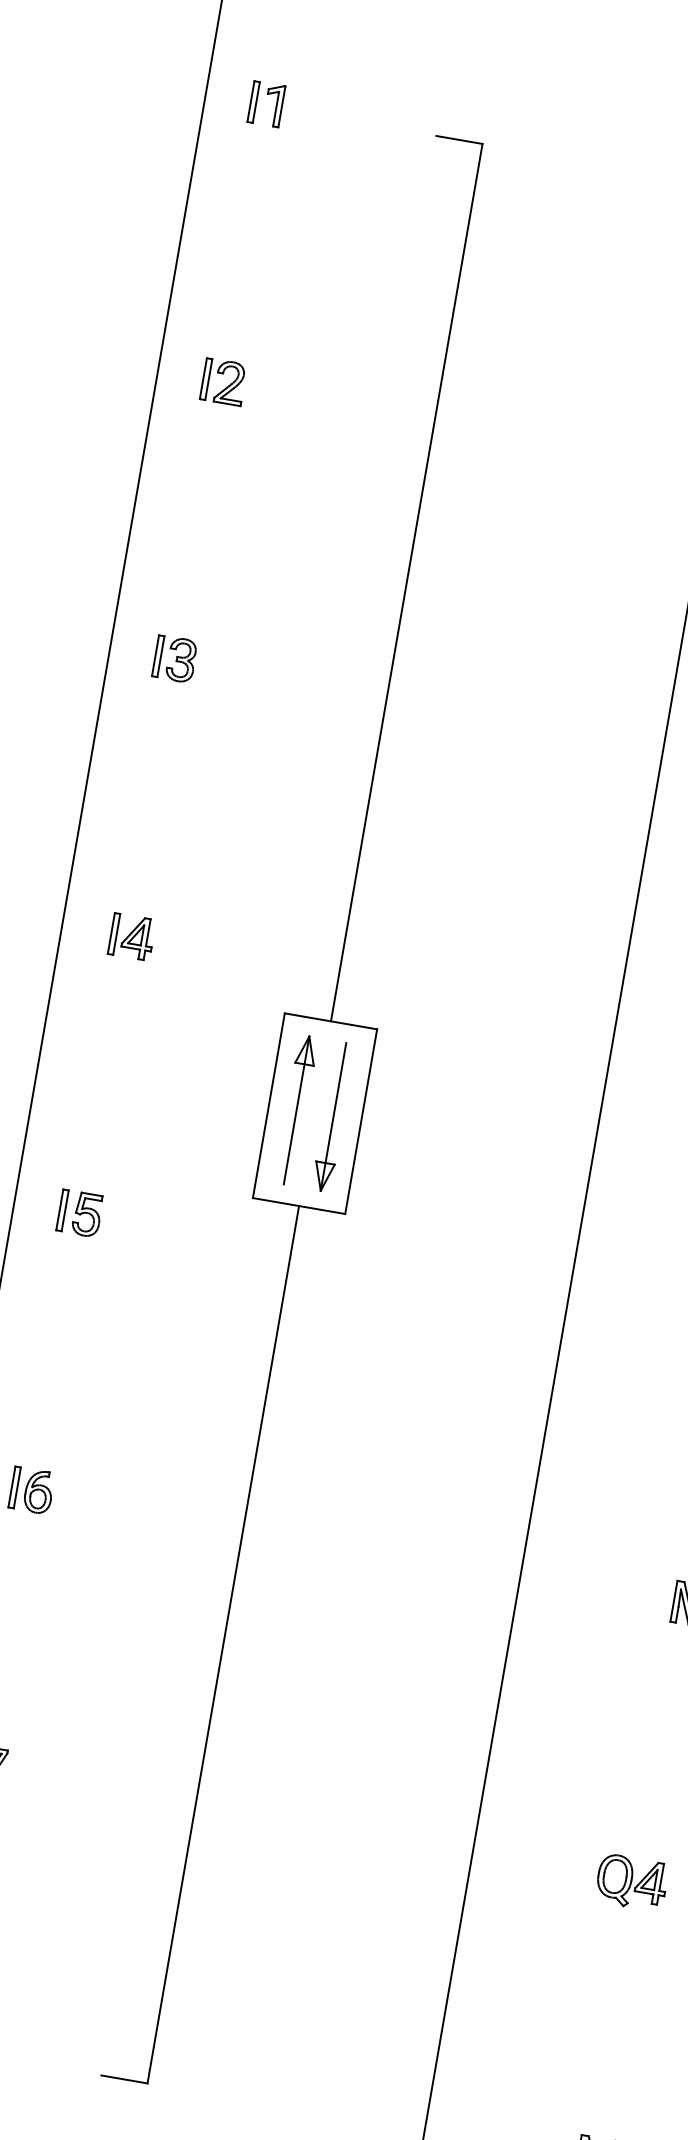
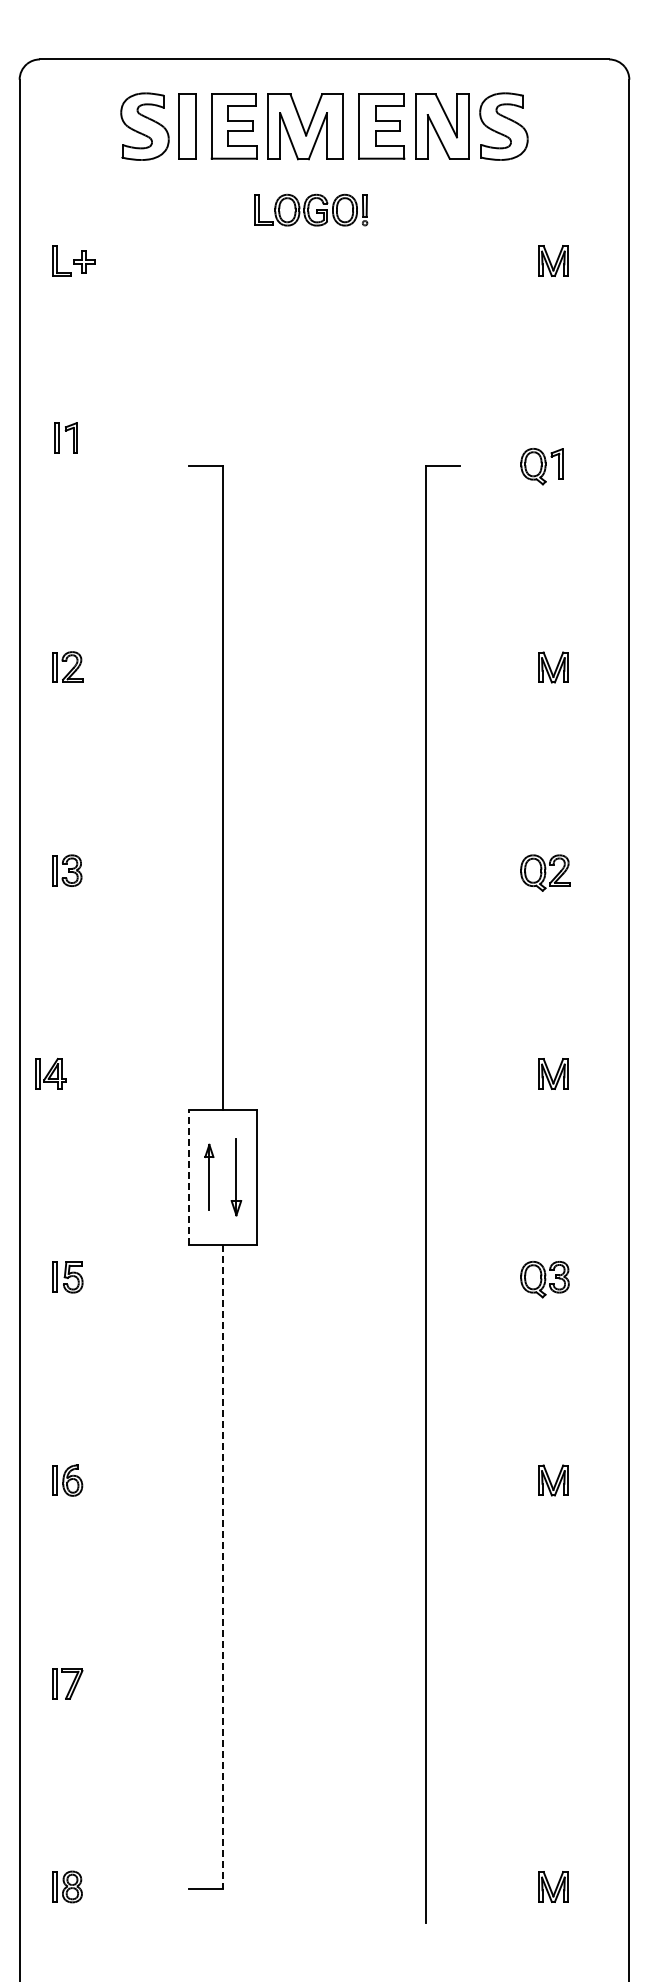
part: (265, 103) -> (65, 437), moved
part: (131, 936) -> (50, 1073), moved
line: (269, 1106) -> (189, 1177), solid -> dashed
part: (296, 1110) -> (209, 1177), size x0.6
part: (333, 1117) -> (236, 1177), size x0.7
line: (222, 1644) -> (222, 1566), solid -> dashed
part: (631, 1881) -> (542, 1685), removed

